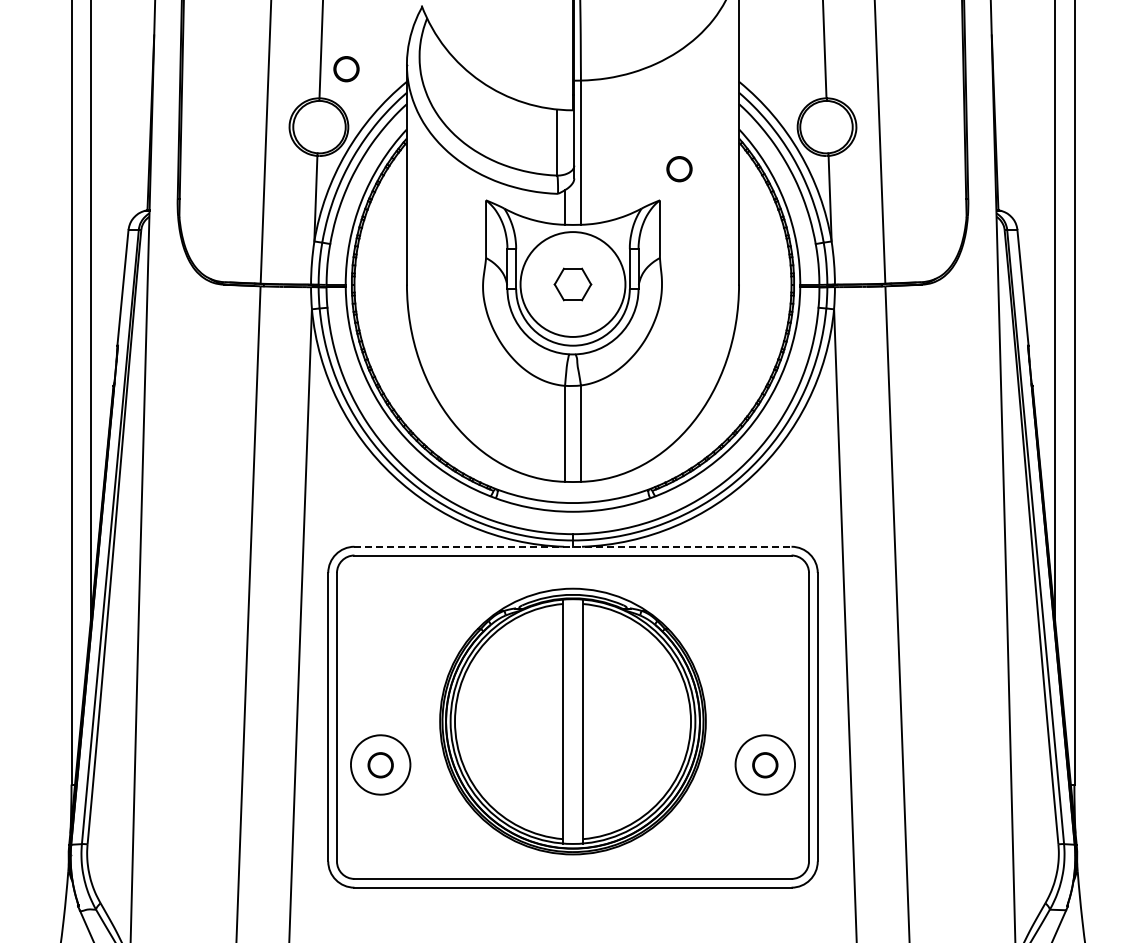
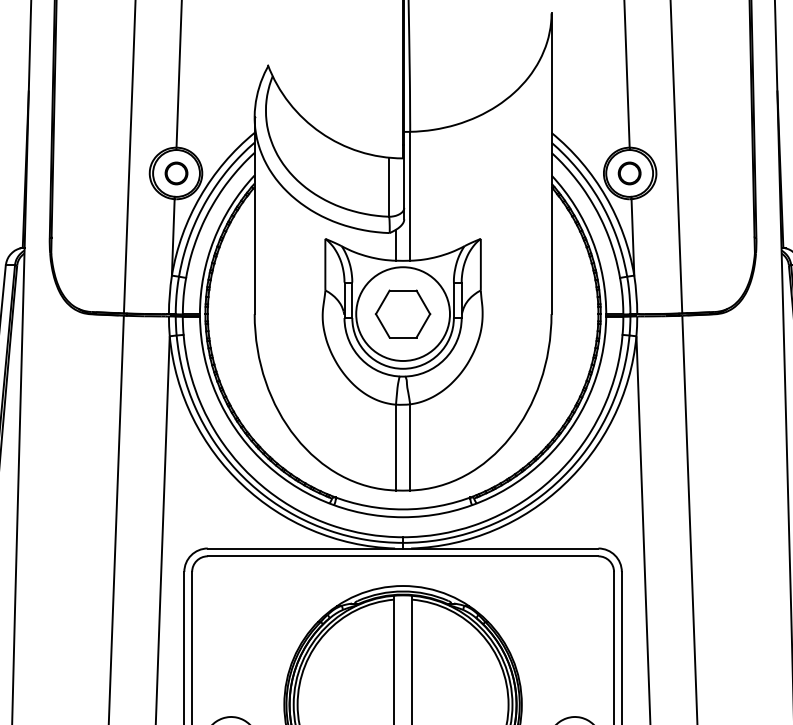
circle: (346, 69) -> (176, 173), moved
circle: (679, 169) -> (629, 173), moved
part: (572, 284) -> (402, 314), size x1.67
line: (573, 546) -> (403, 548), dashed -> solid

